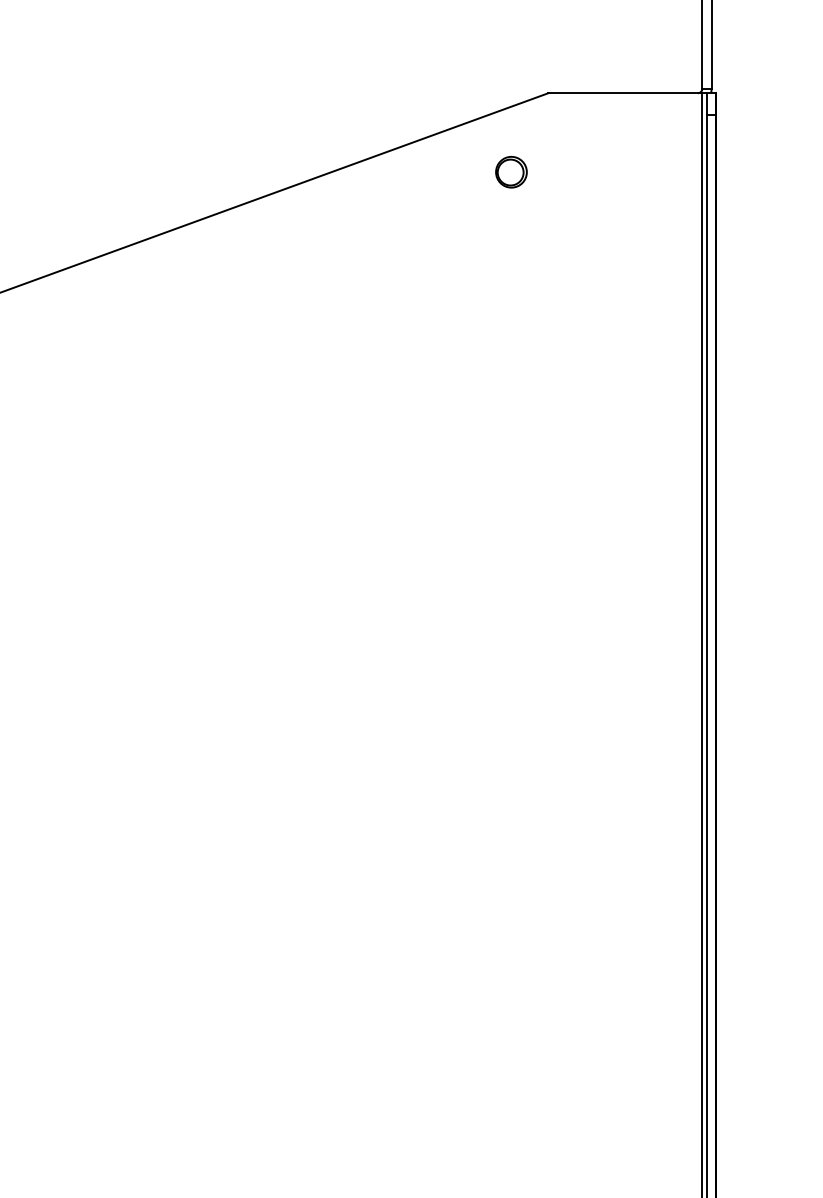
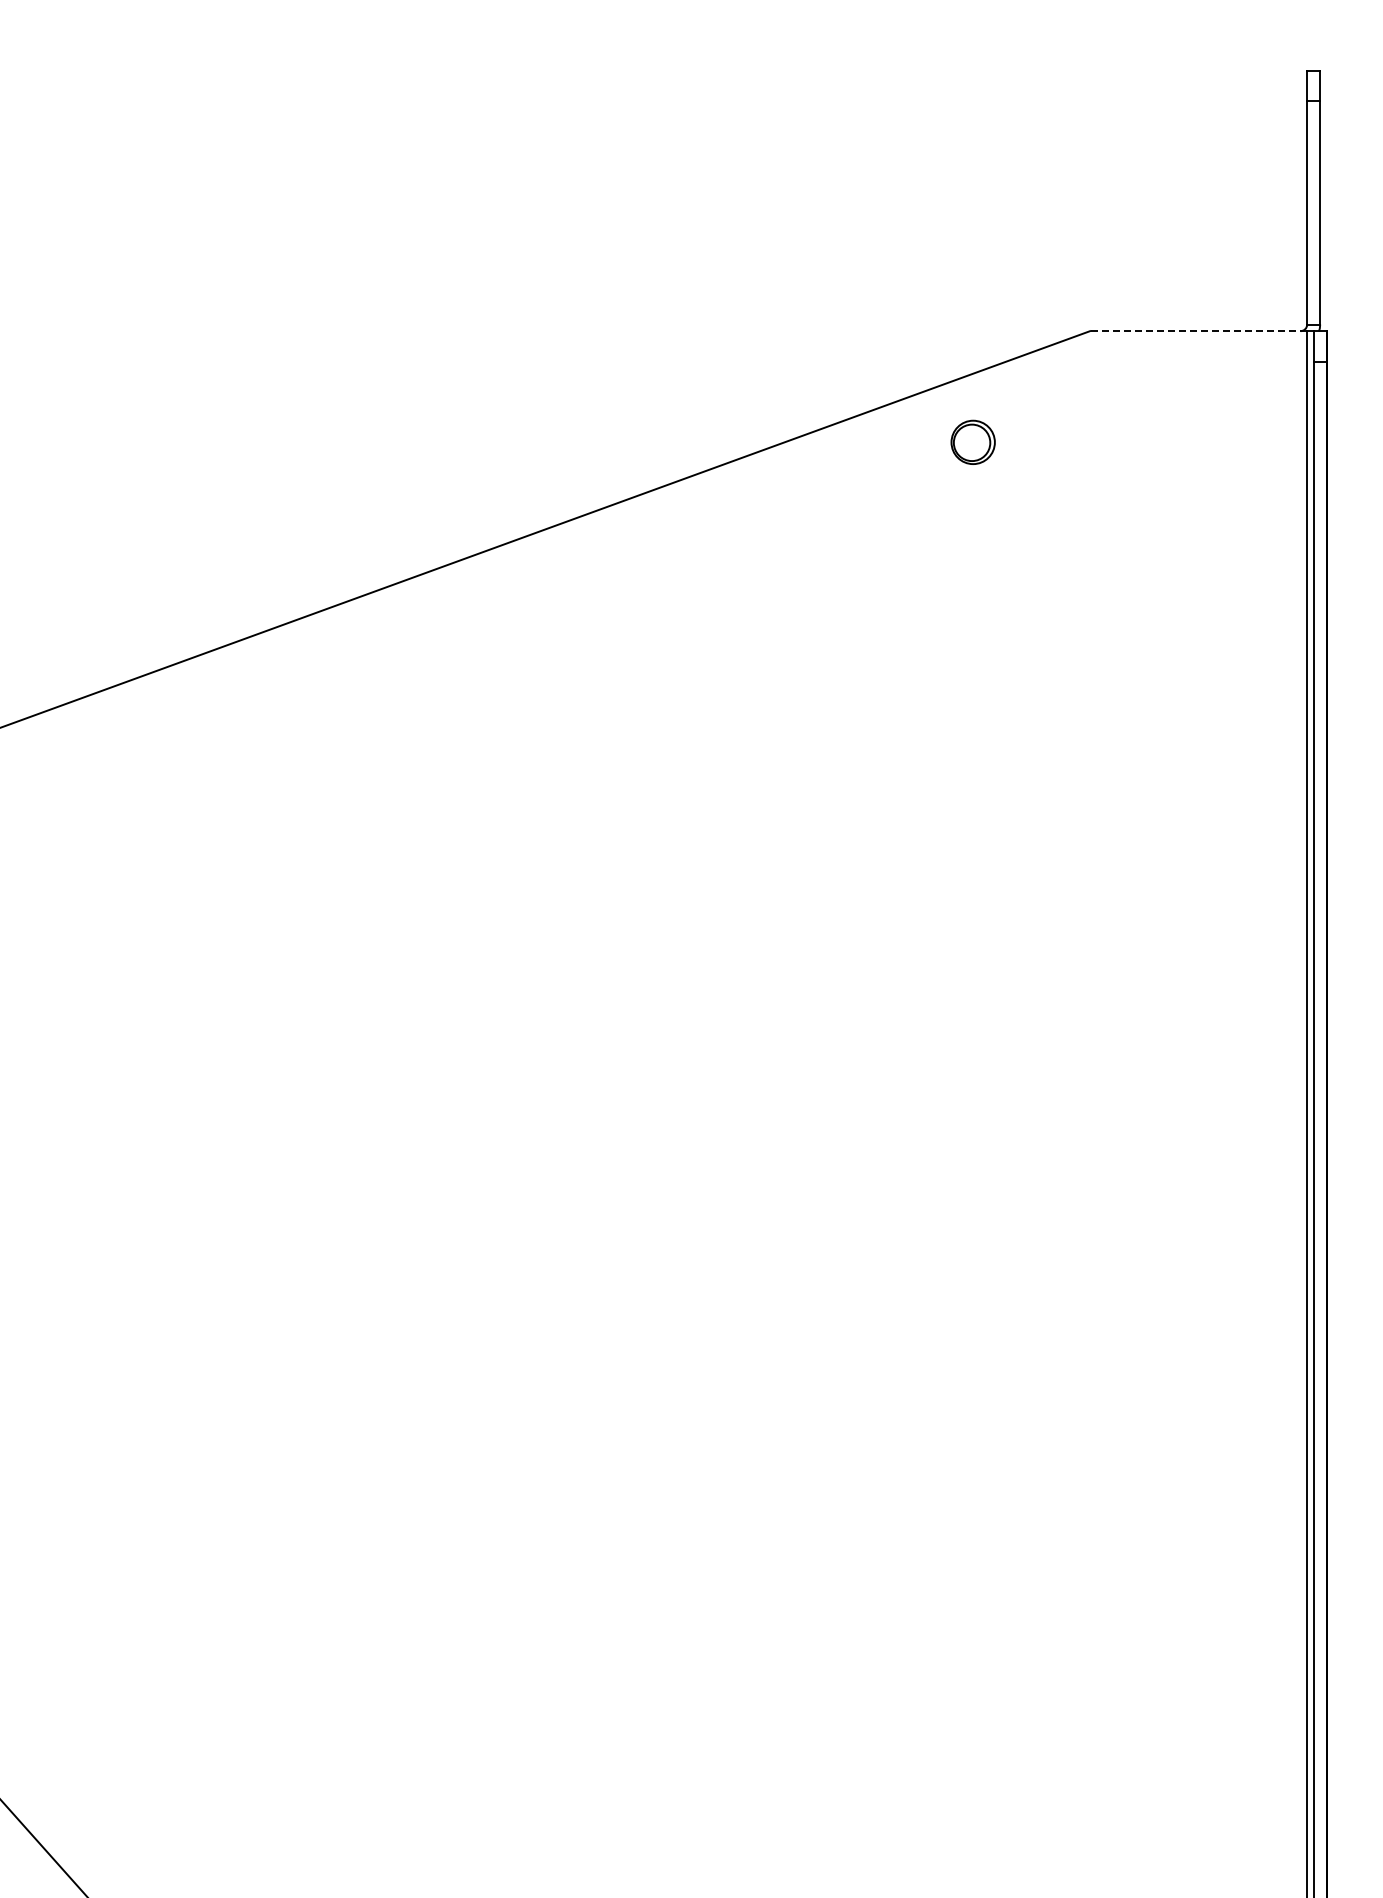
line: (625, 93) -> (1198, 331), solid -> dashed
part: (510, 171) -> (972, 441), moved

